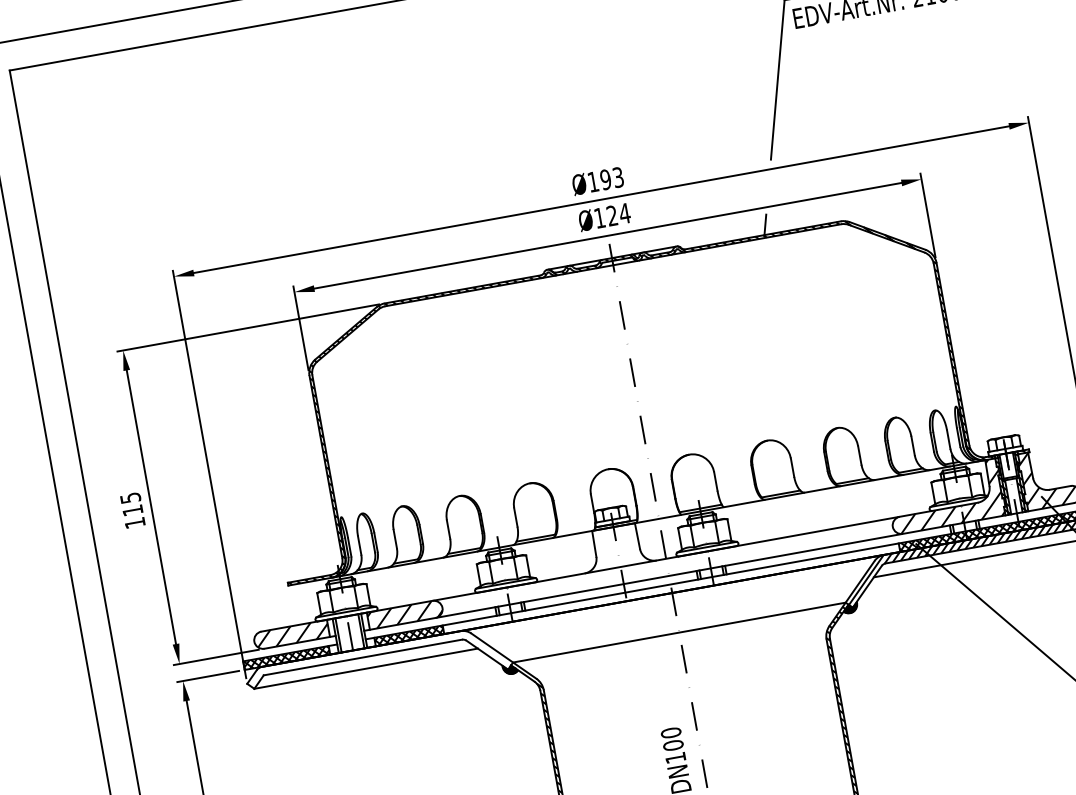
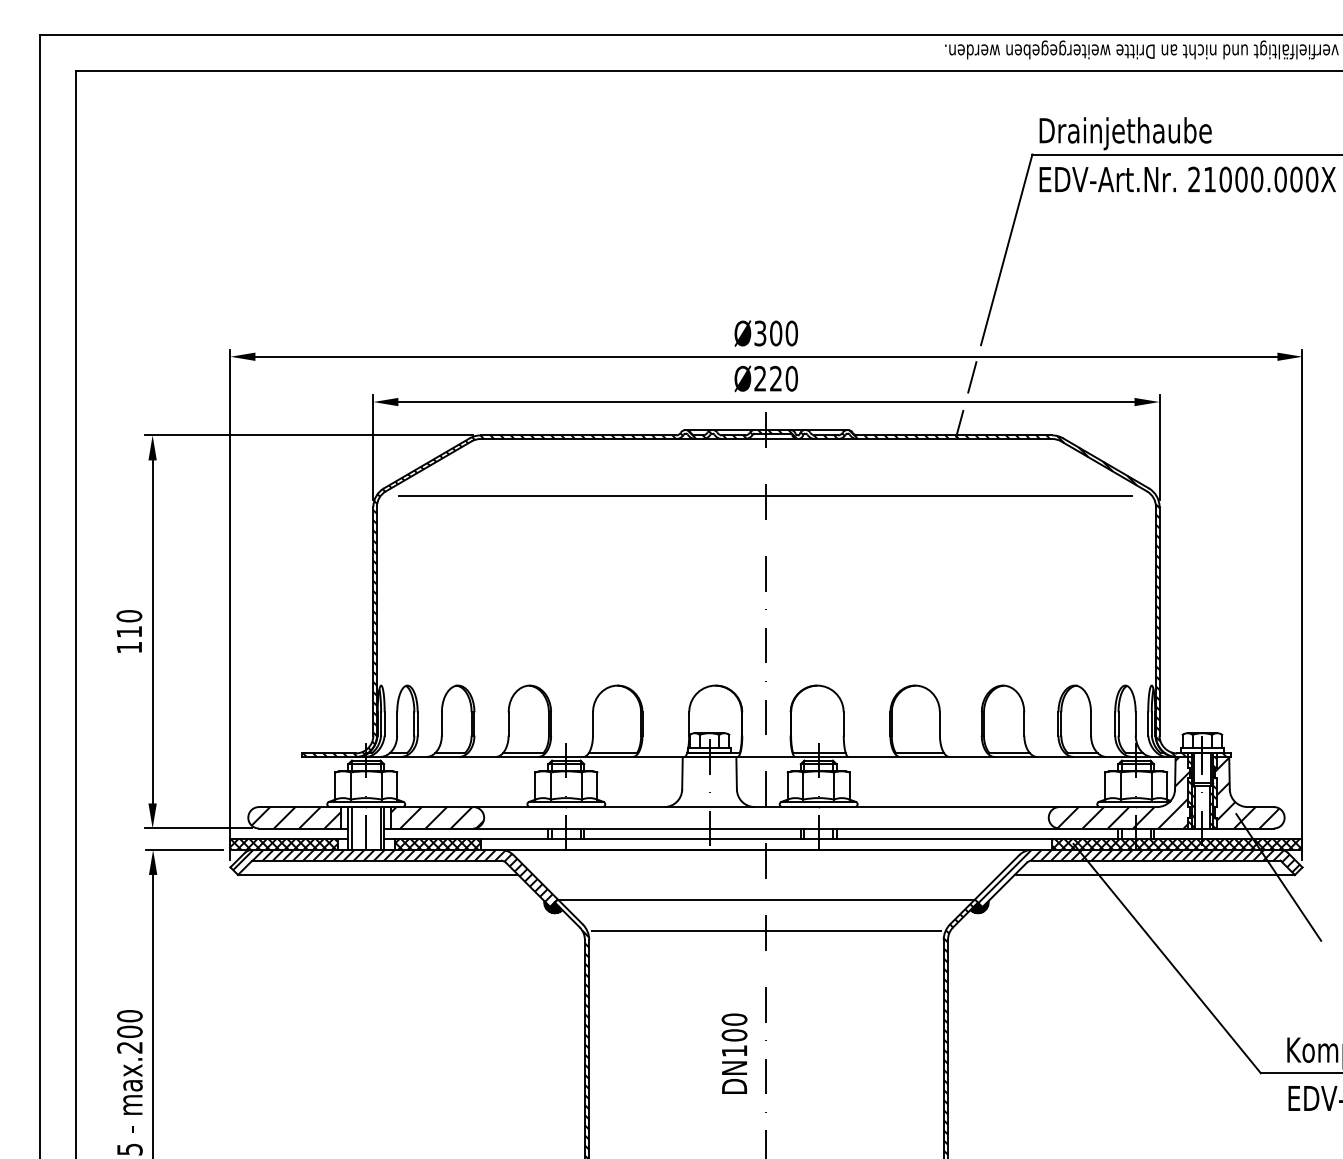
text: (605, 179) -> (775, 333), Ø193 -> Ø300
line: (768, 186) -> (972, 377), added
text: (612, 215) -> (776, 378), Ø124 -> Ø220
line: (620, 311) -> (765, 496), added
text: (130, 498) -> (129, 616), 115 -> 110
line: (684, 658) -> (766, 931), added
hatch: (380, 668) -> (395, 877), added

